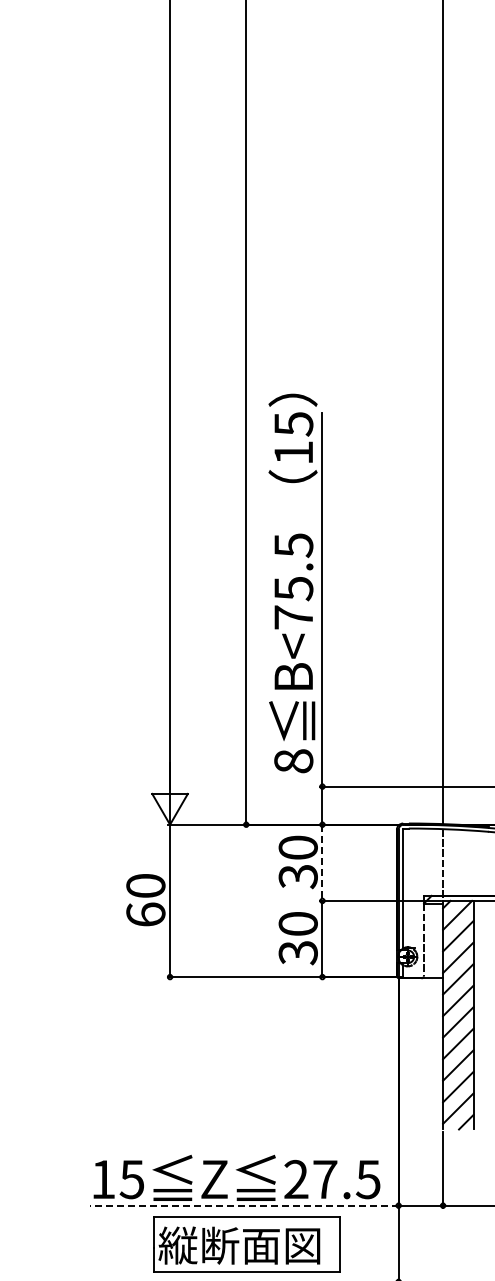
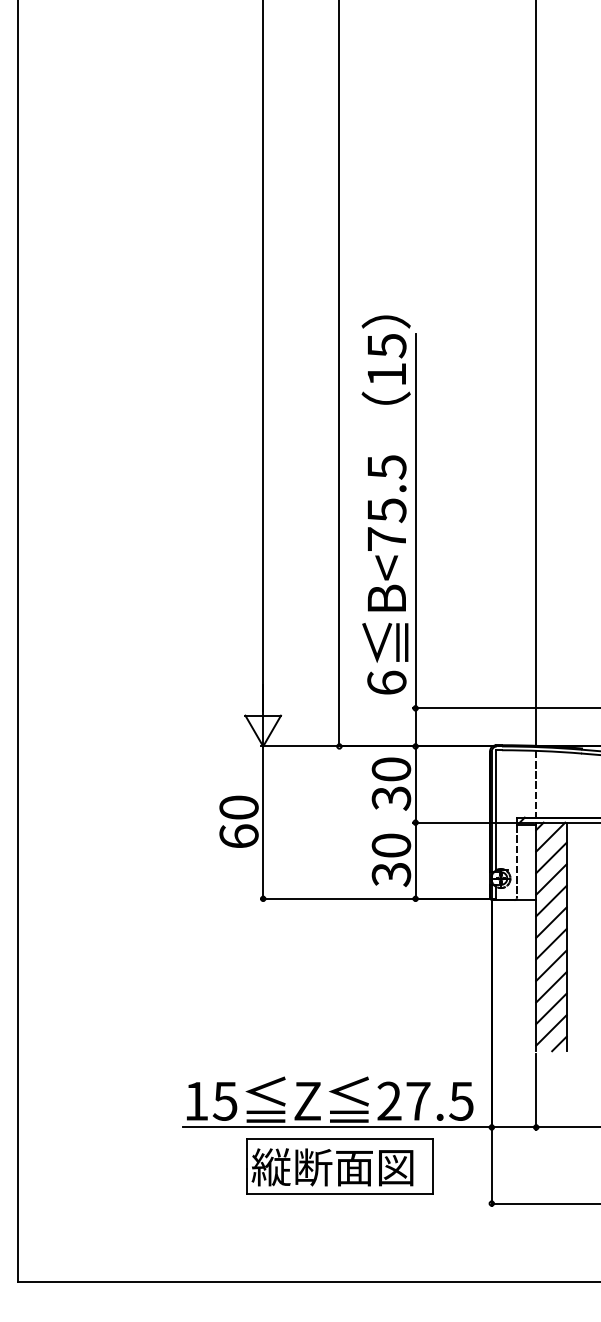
text: (293, 760) -> (386, 682), 8 -> 6
line: (322, 863) -> (415, 785), dashed -> solid
line: (243, 1205) -> (336, 1127), dashed -> solid

